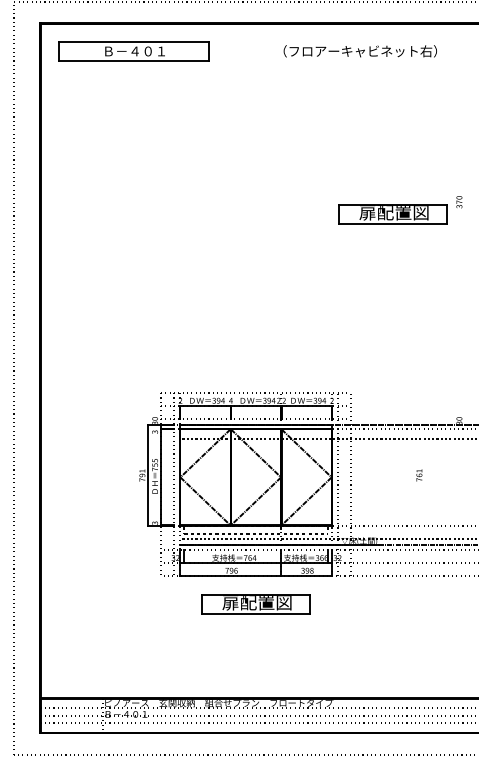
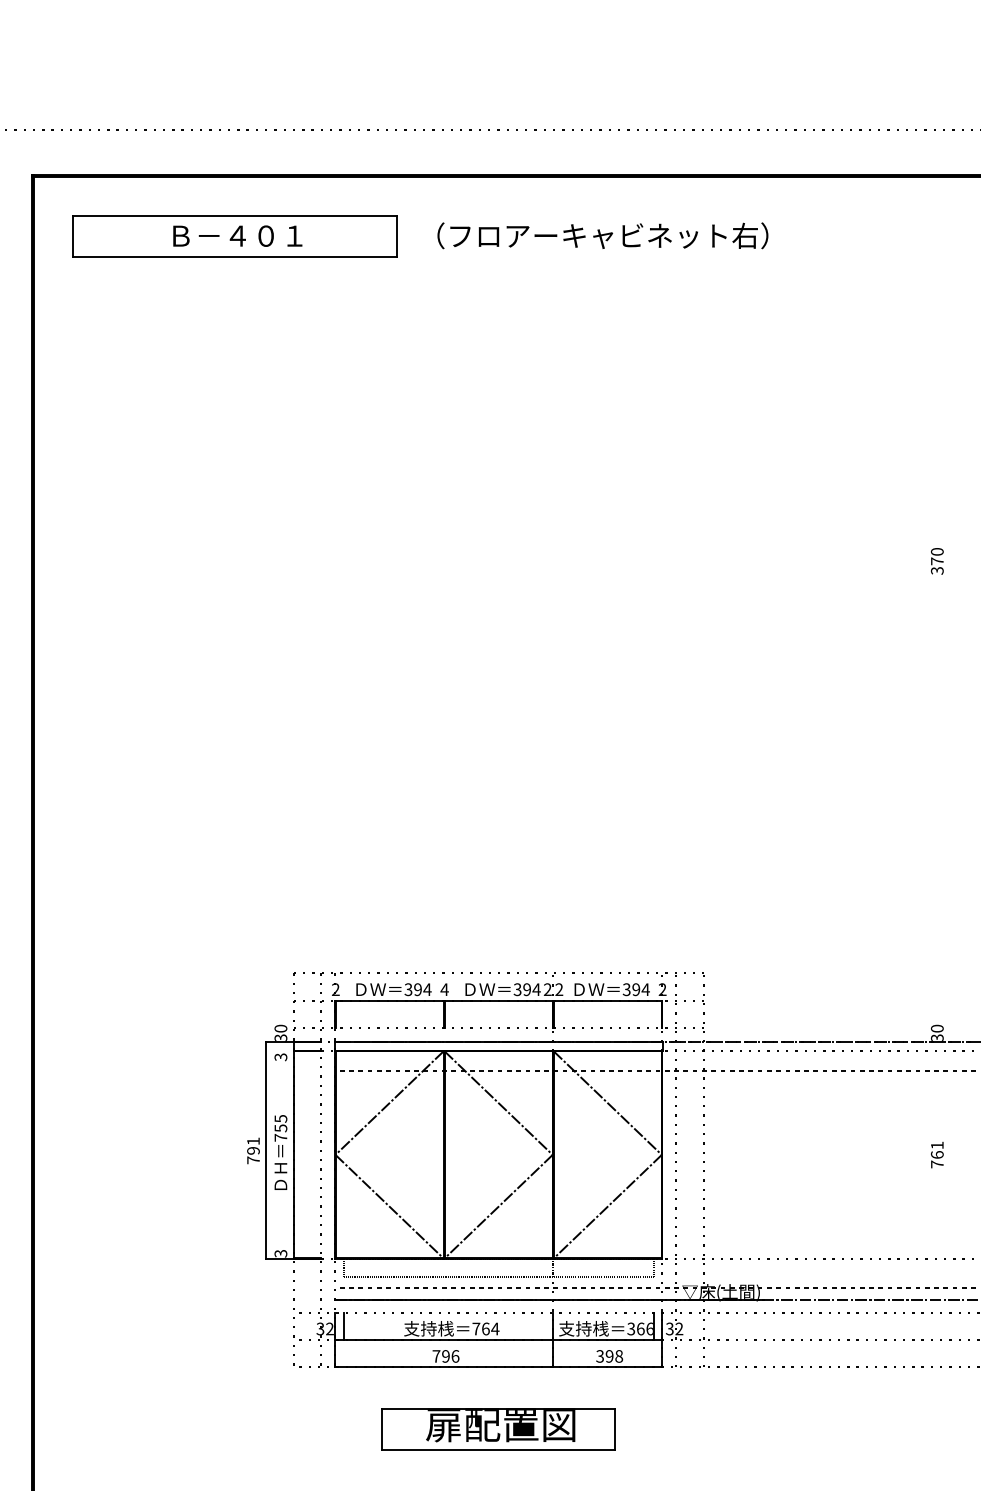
text: (359, 51) -> (601, 236), moved
part: (392, 214) -> (793, 587), removed
text: (419, 475) -> (937, 1155), moved

